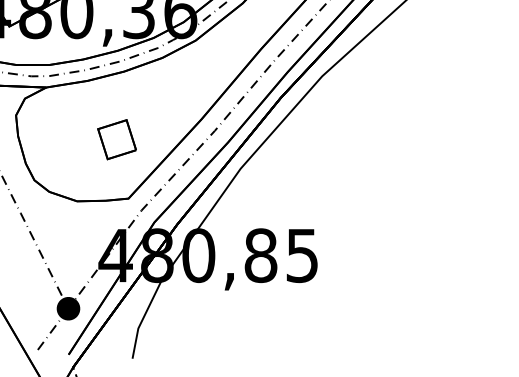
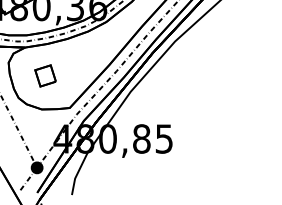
part: (116, 138) -> (45, 75), moved

